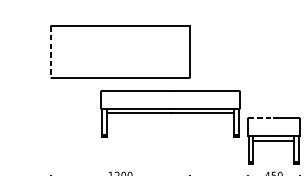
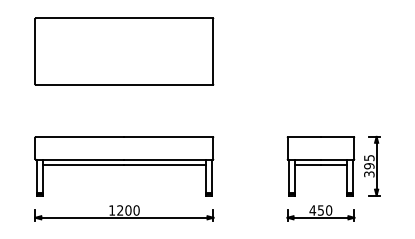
line: (51, 51) -> (35, 51), dashed -> solid
part: (170, 114) -> (124, 166), moved
line: (261, 118) -> (305, 136), dashed -> solid

